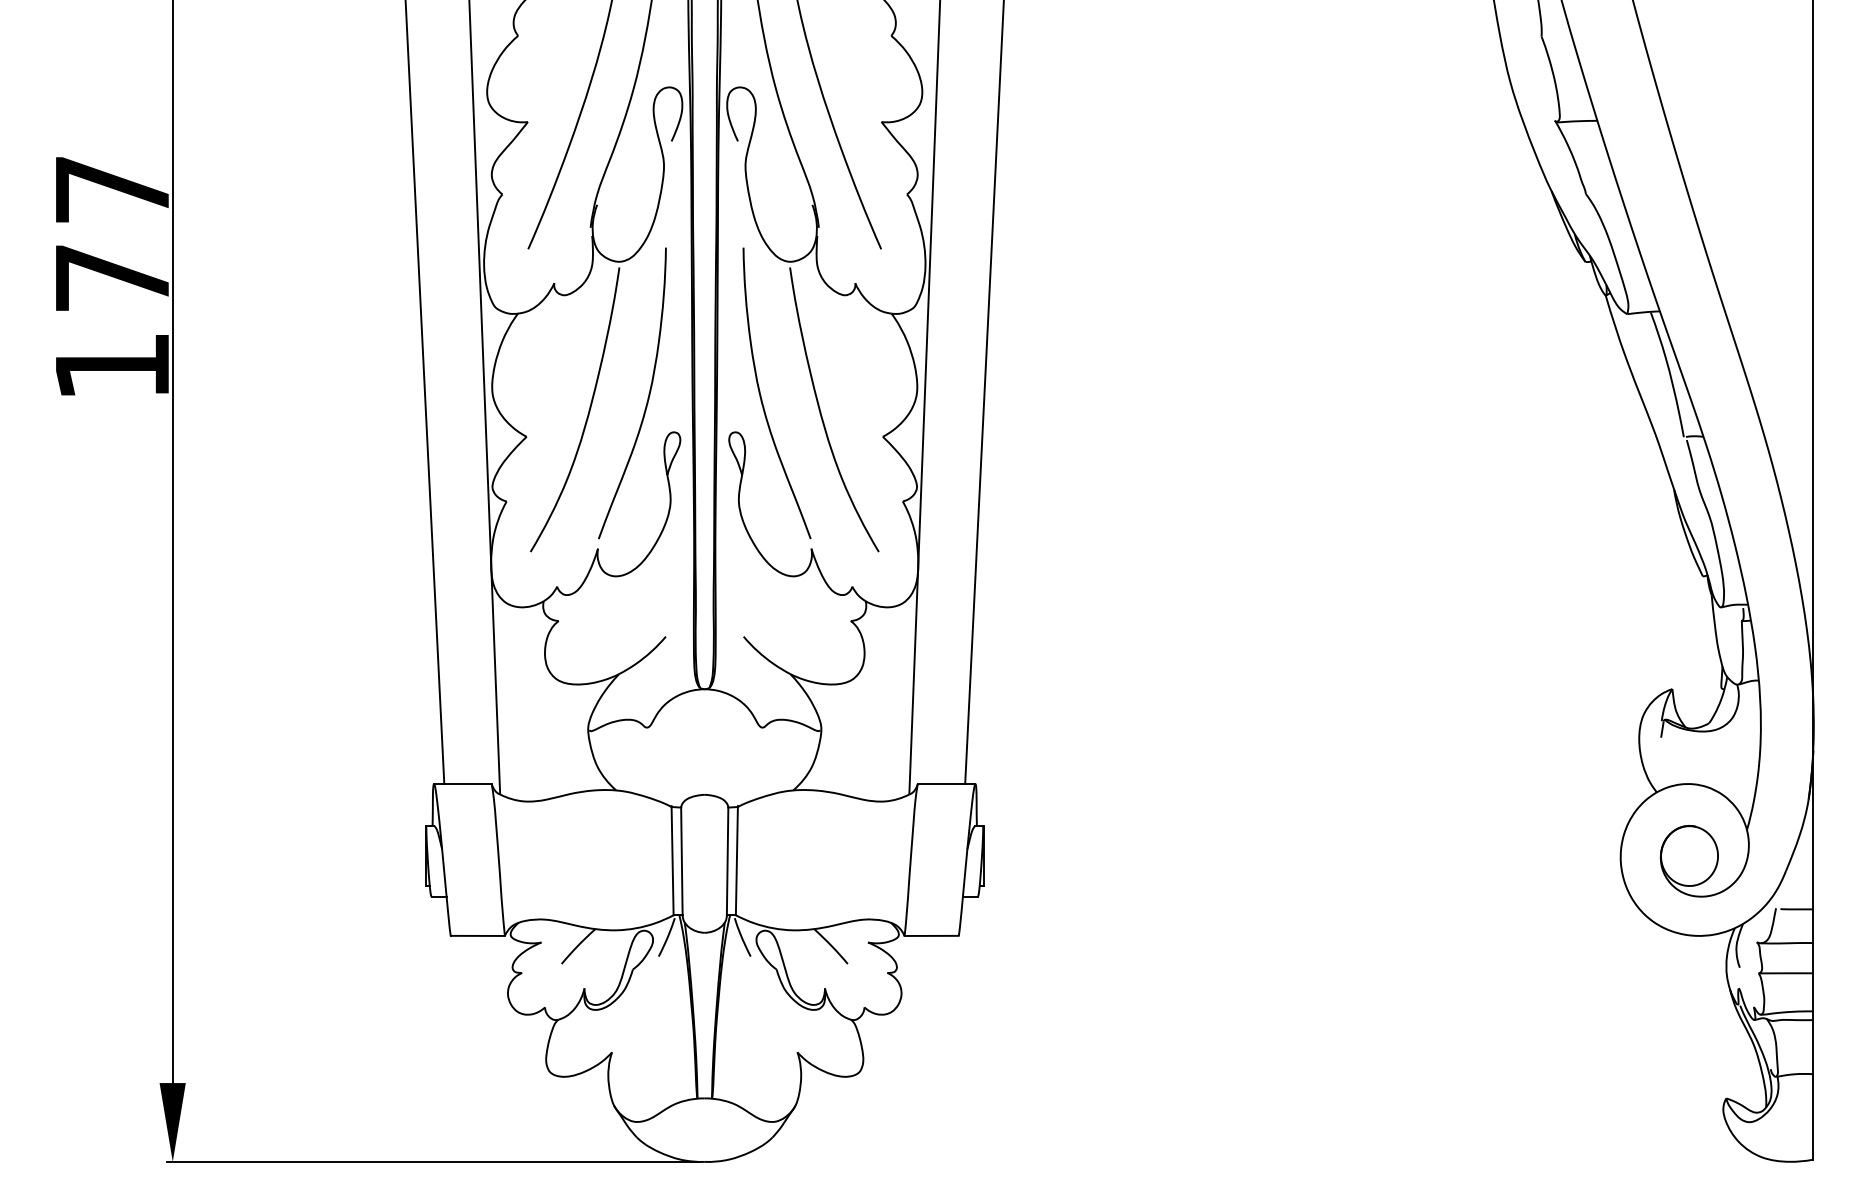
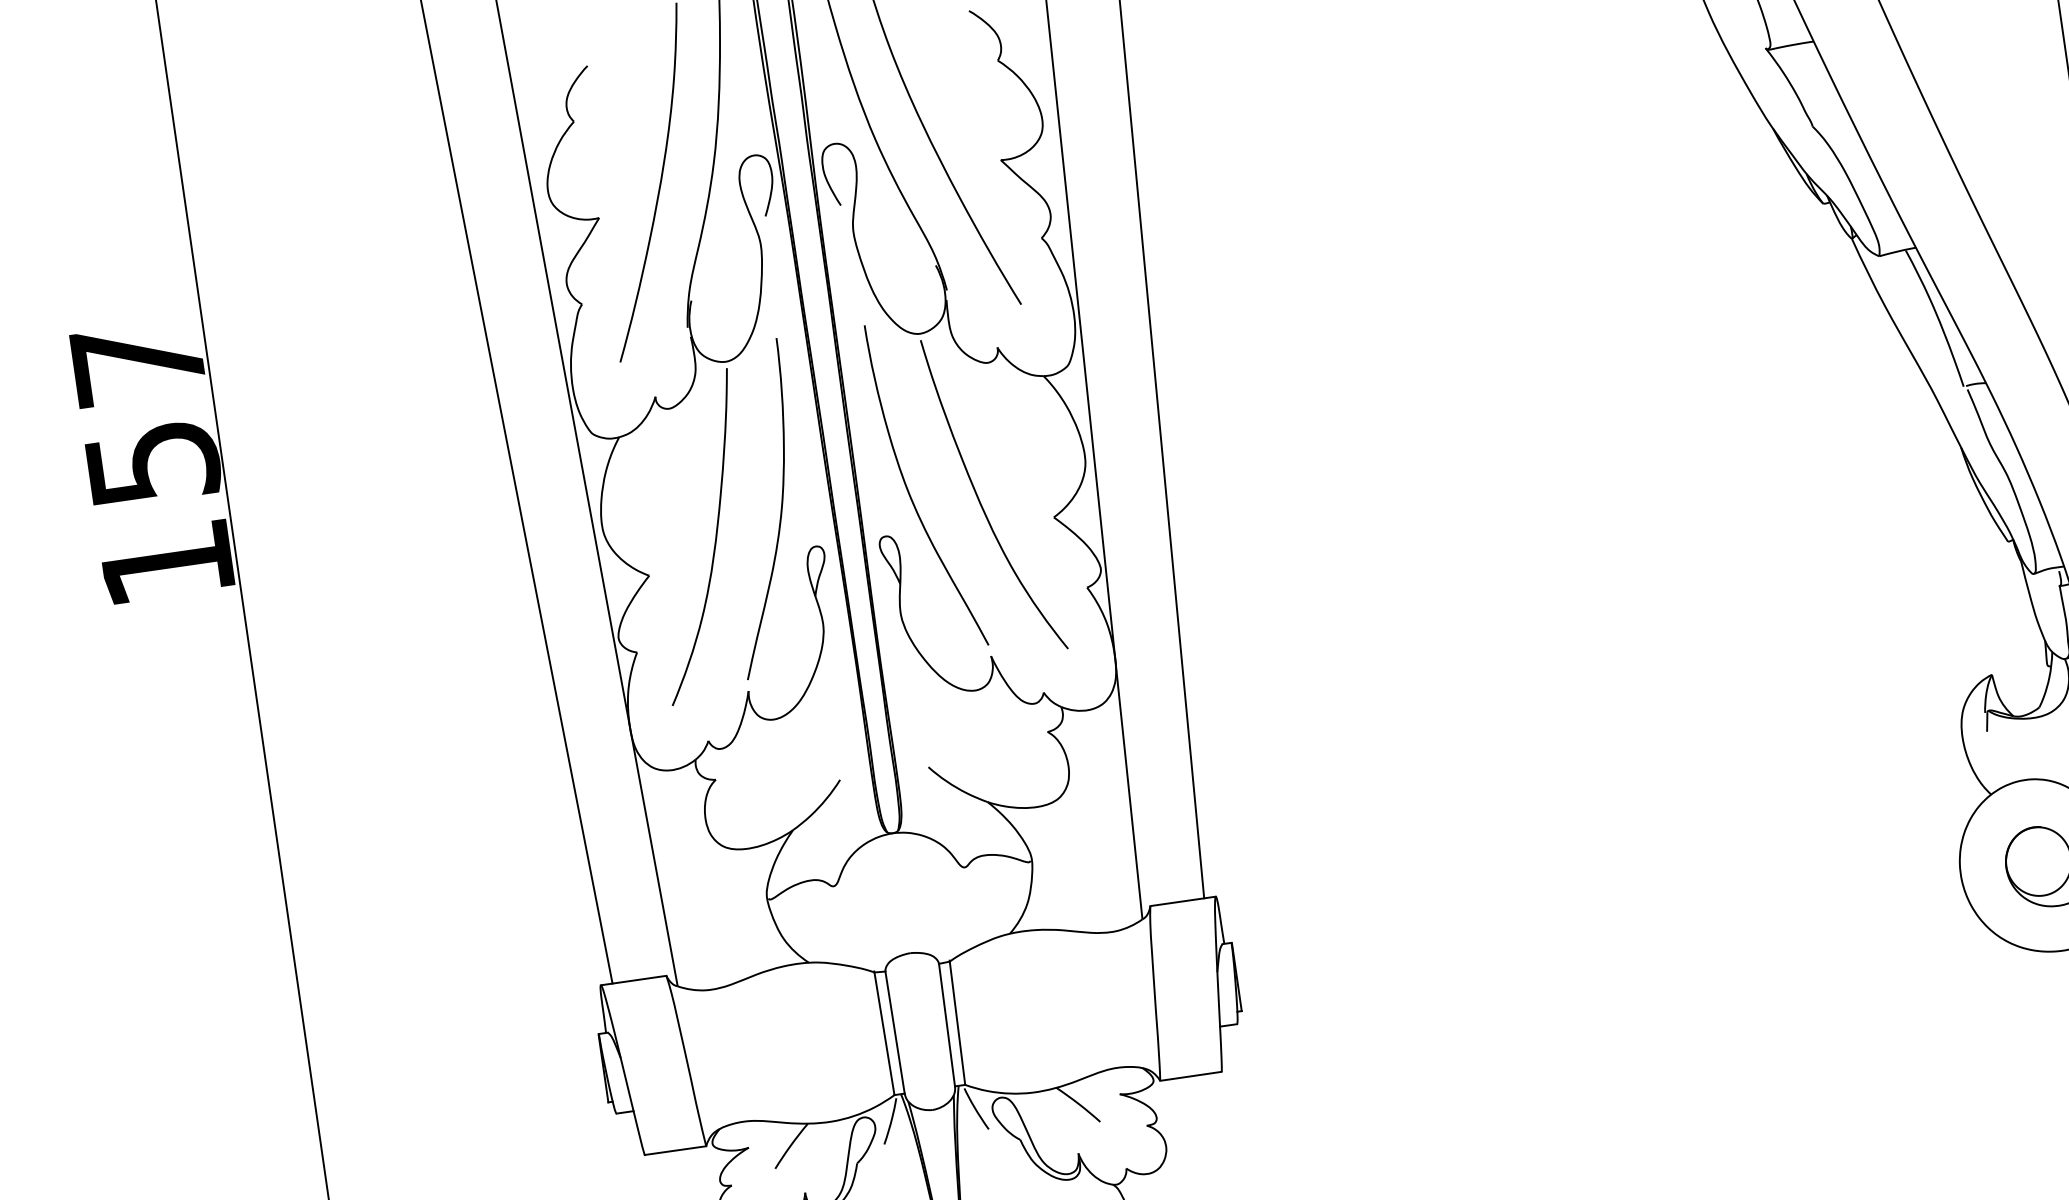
text: (113, 278) -> (154, 463), 177 -> 157

